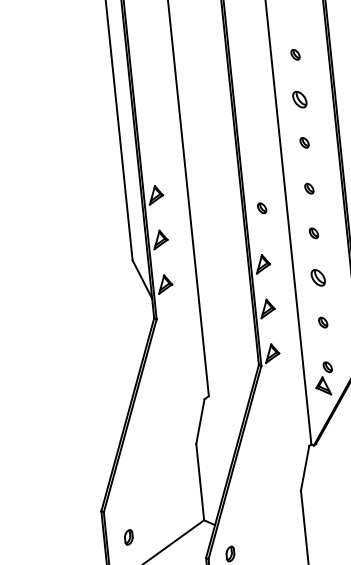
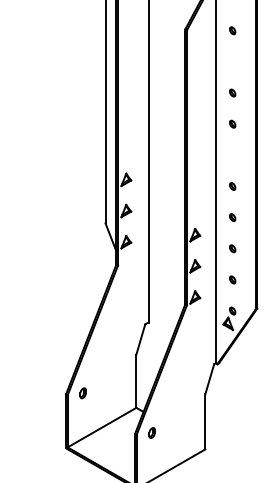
part: (299, 98) -> (232, 123), size x0.62
part: (304, 142) -> (232, 154), removed
part: (261, 208) -> (198, 196), removed
part: (318, 277) -> (232, 248), size x0.62
part: (127, 537) -> (82, 393), moved

